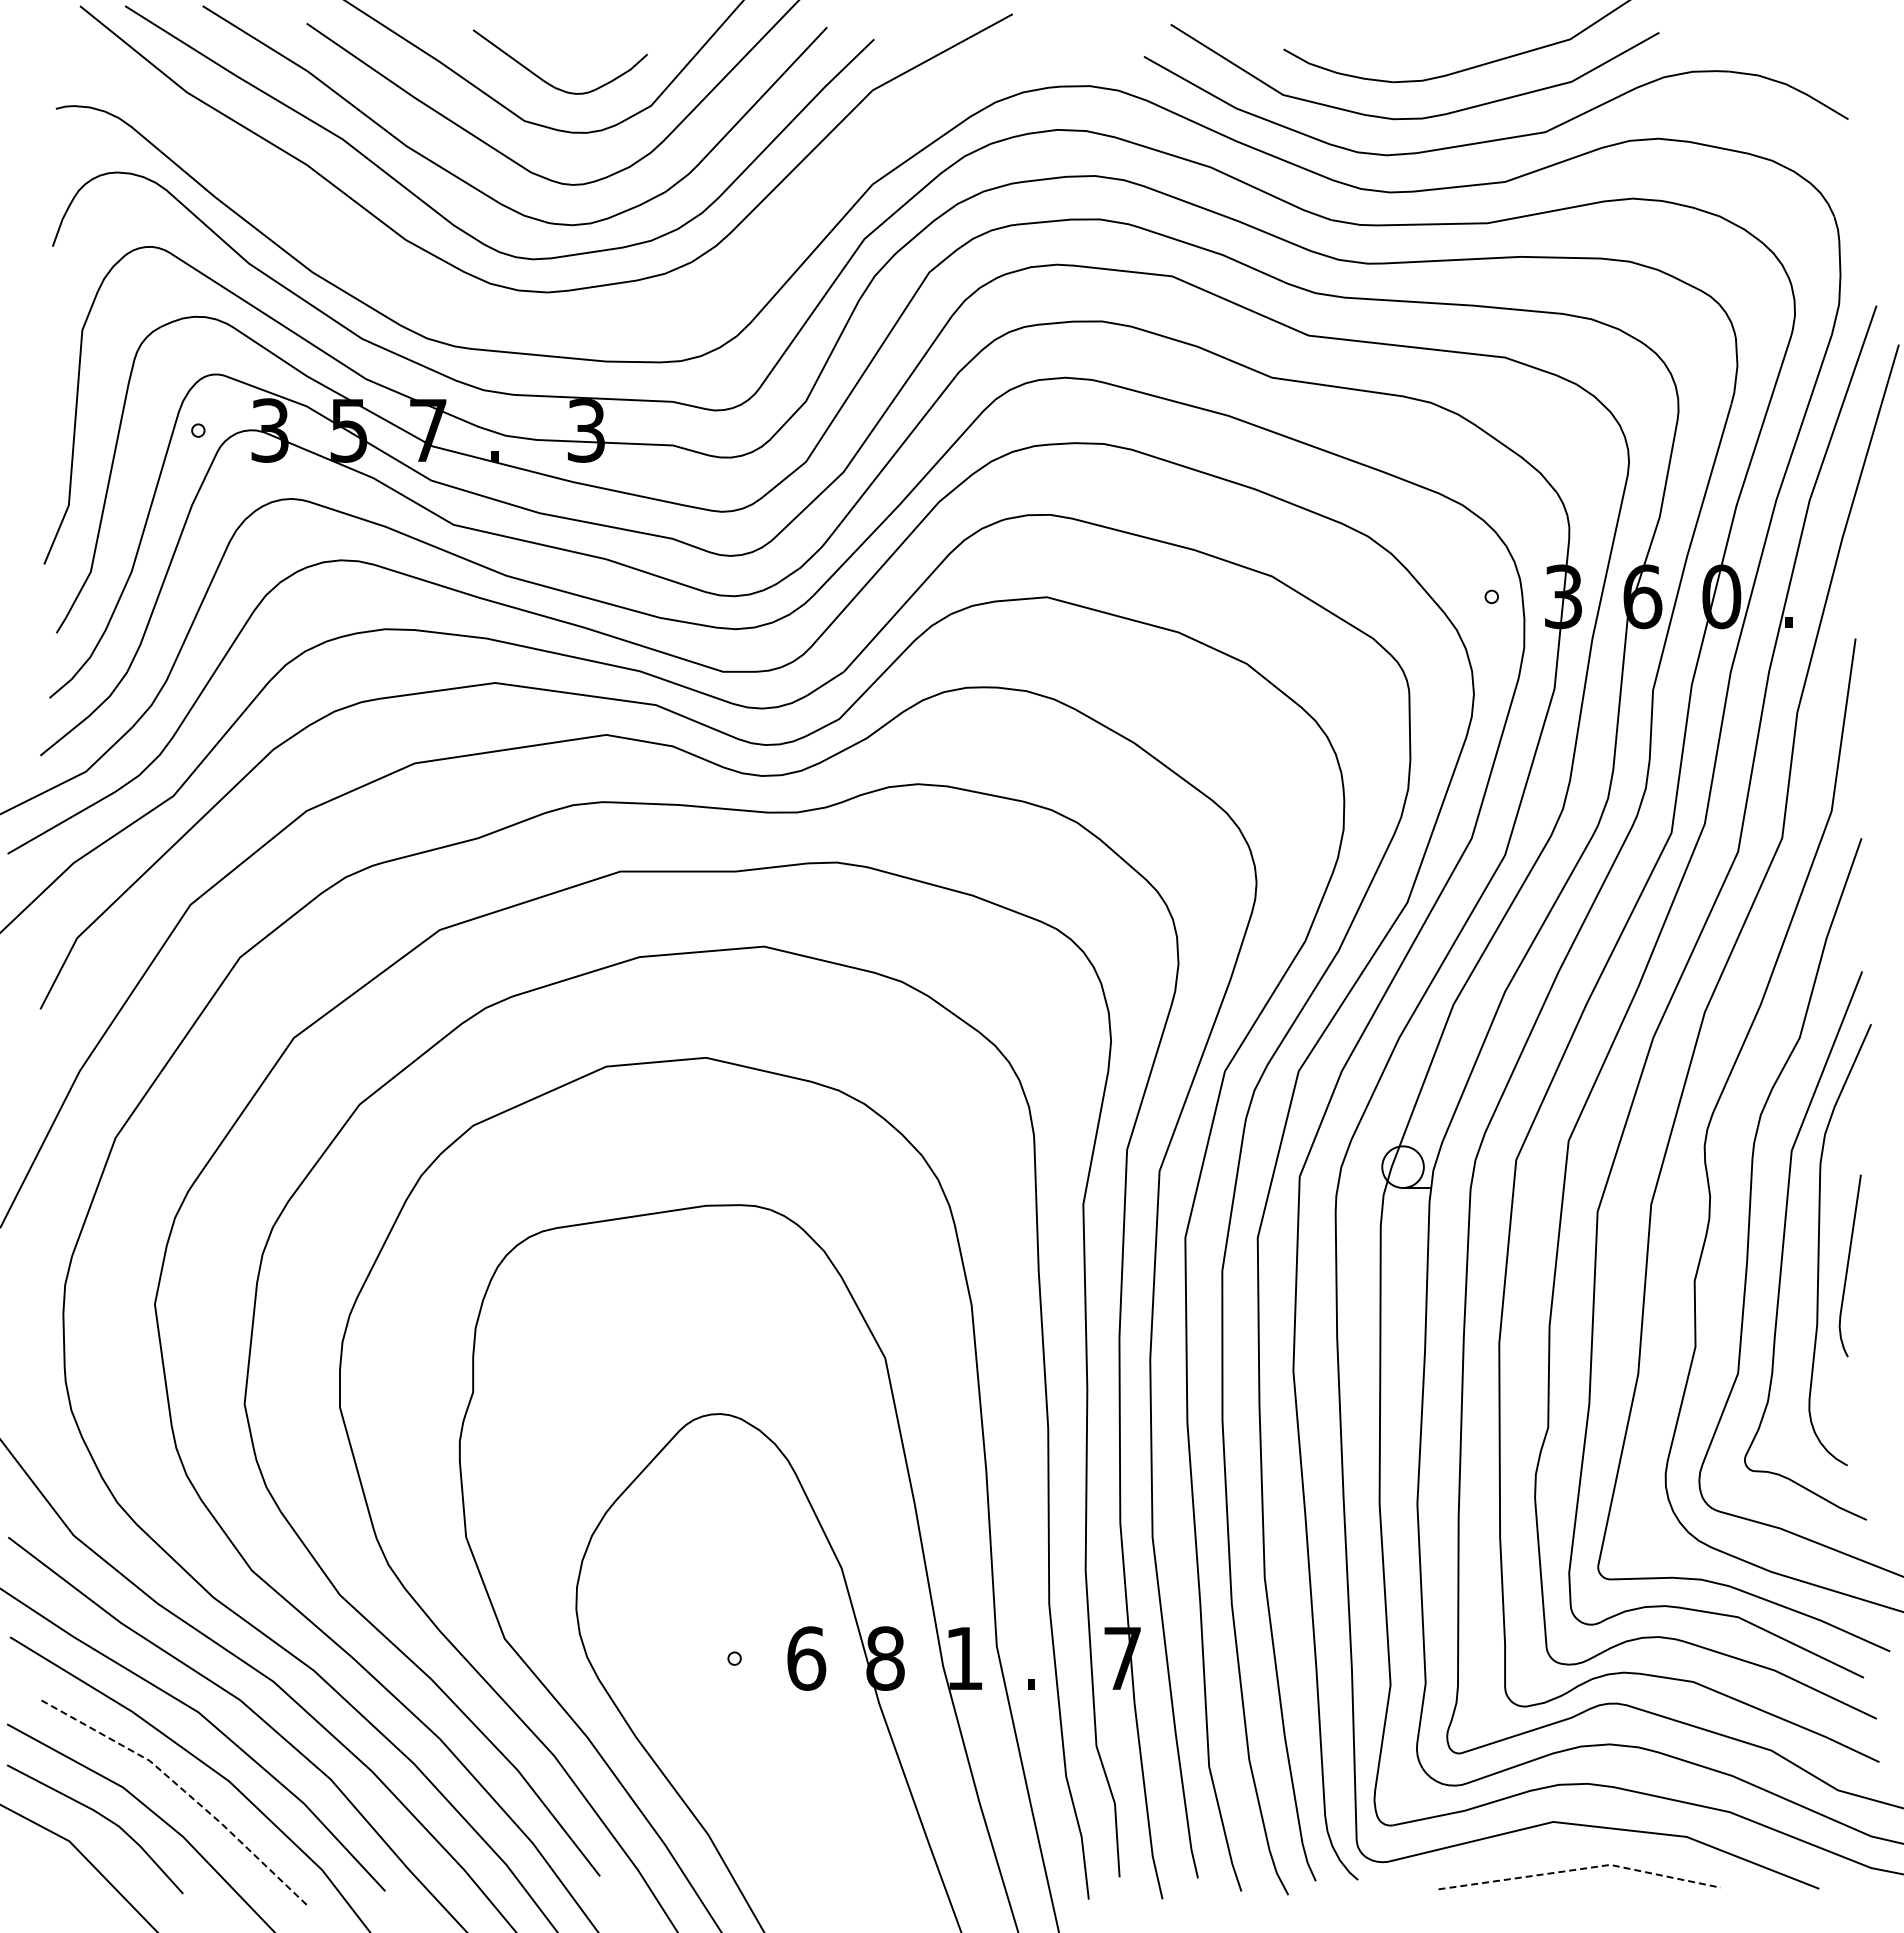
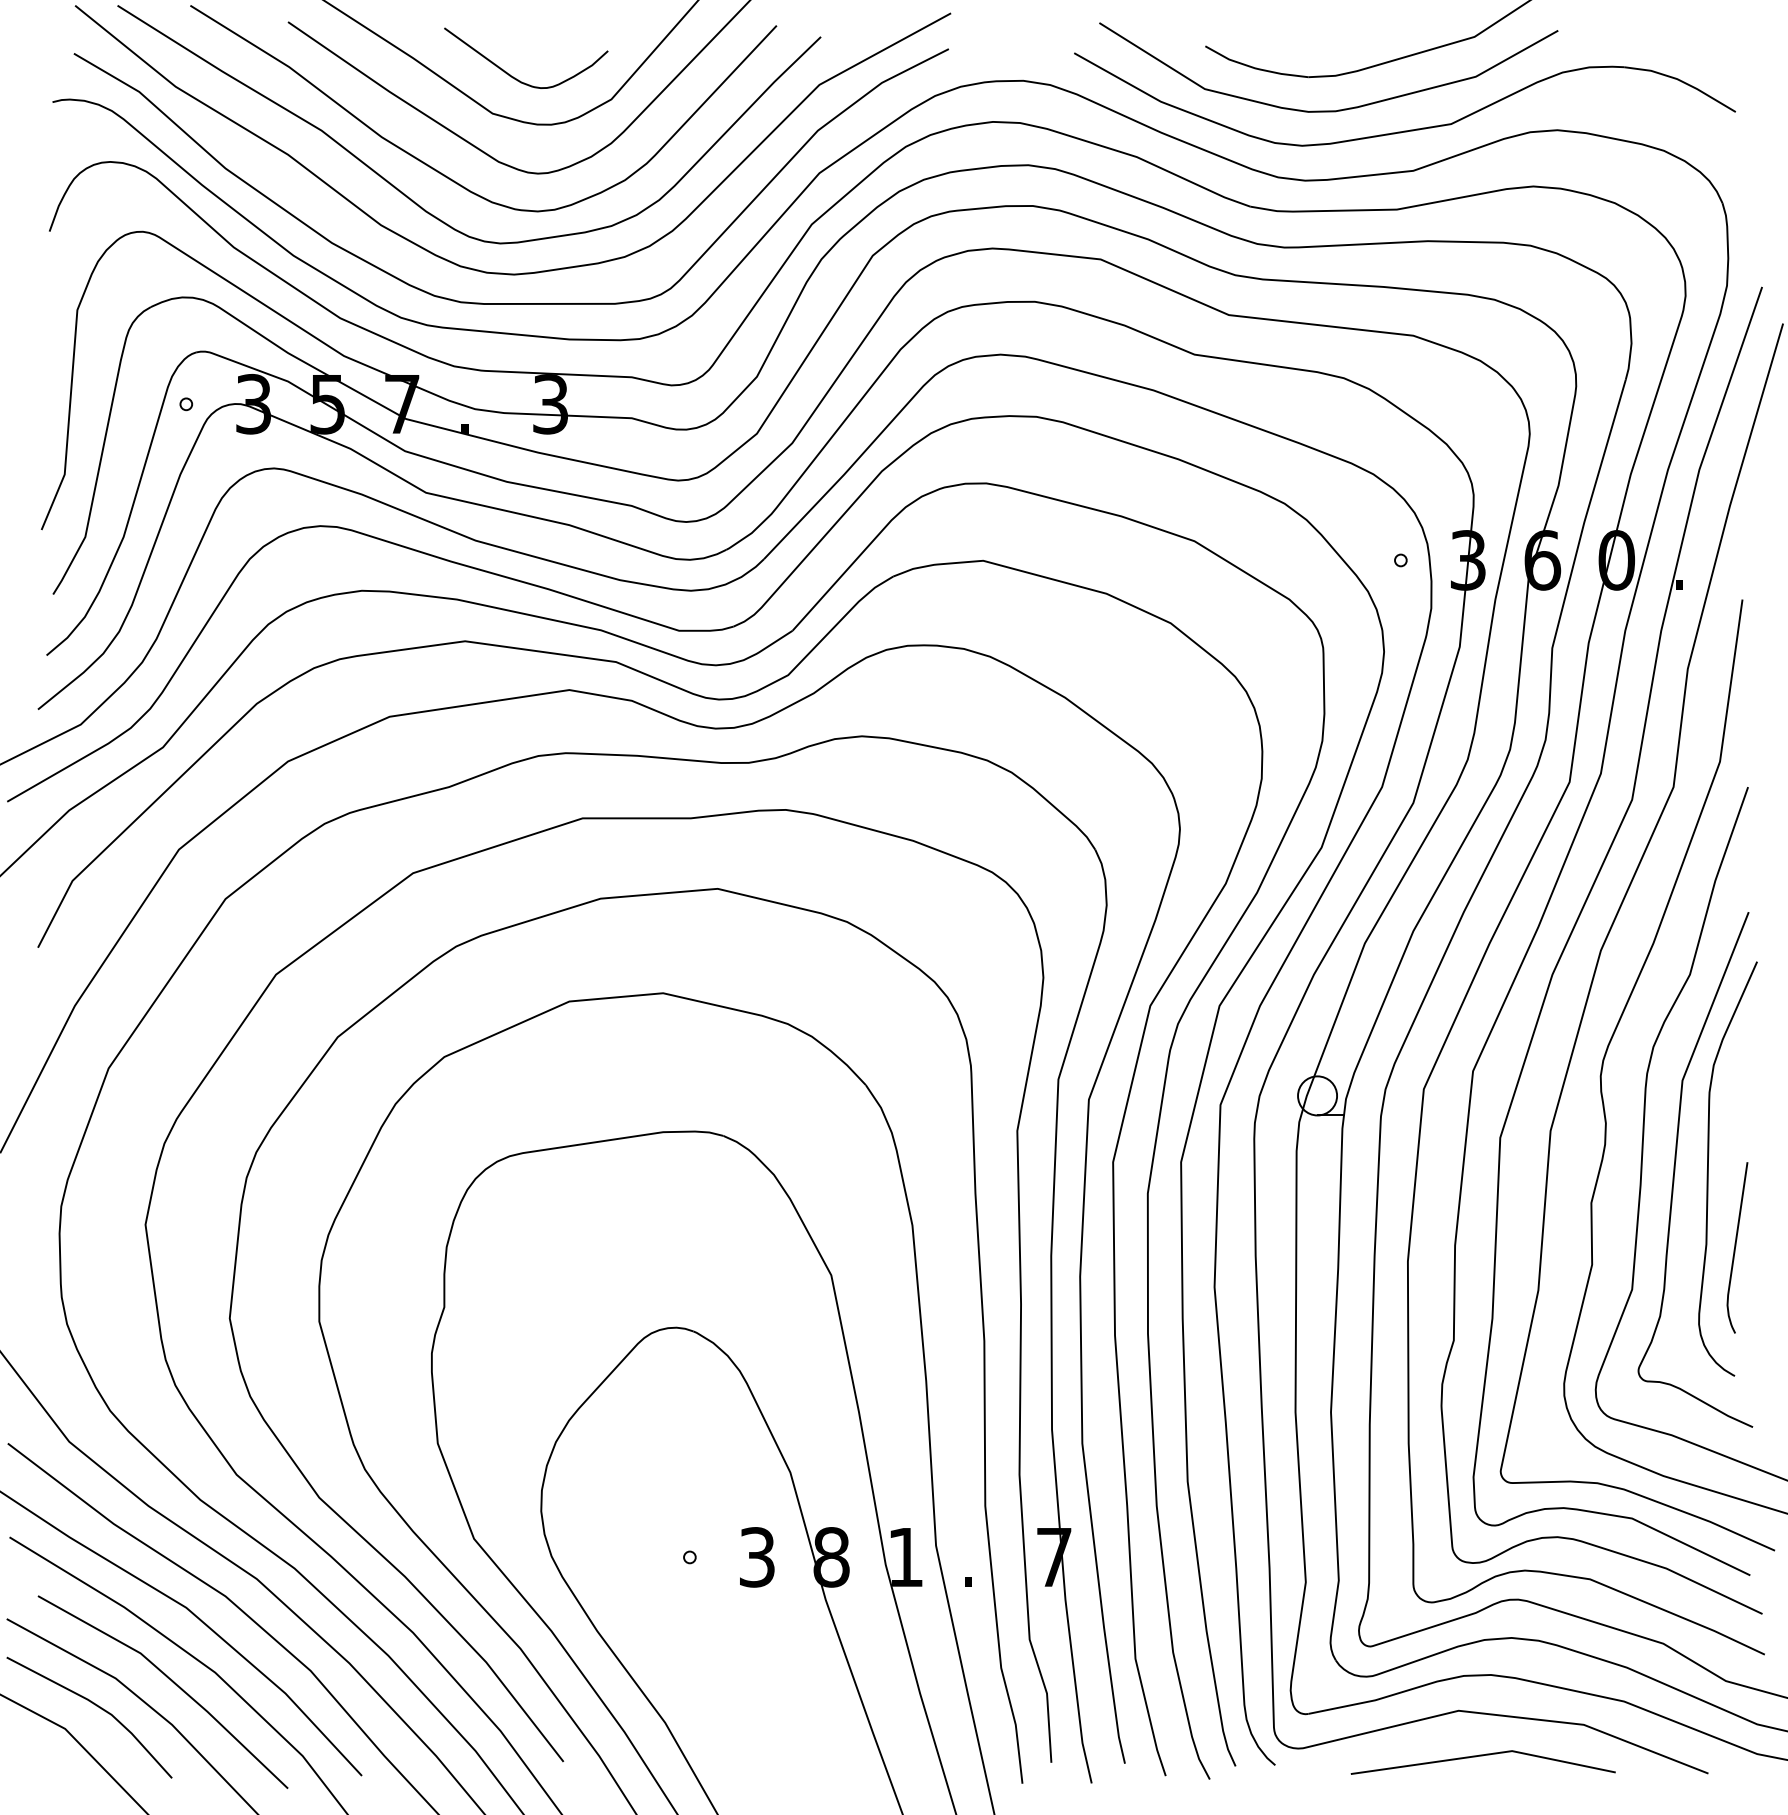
curve: (544, 322) -> (511, 302), added
curve: (1848, 1265) -> (1735, 1247), moved
text: (806, 1658) -> (757, 1557), 6 -> 3
line: (182, 1789) -> (171, 1680), dashed -> solid
line: (1580, 1869) -> (1484, 1755), dashed -> solid

